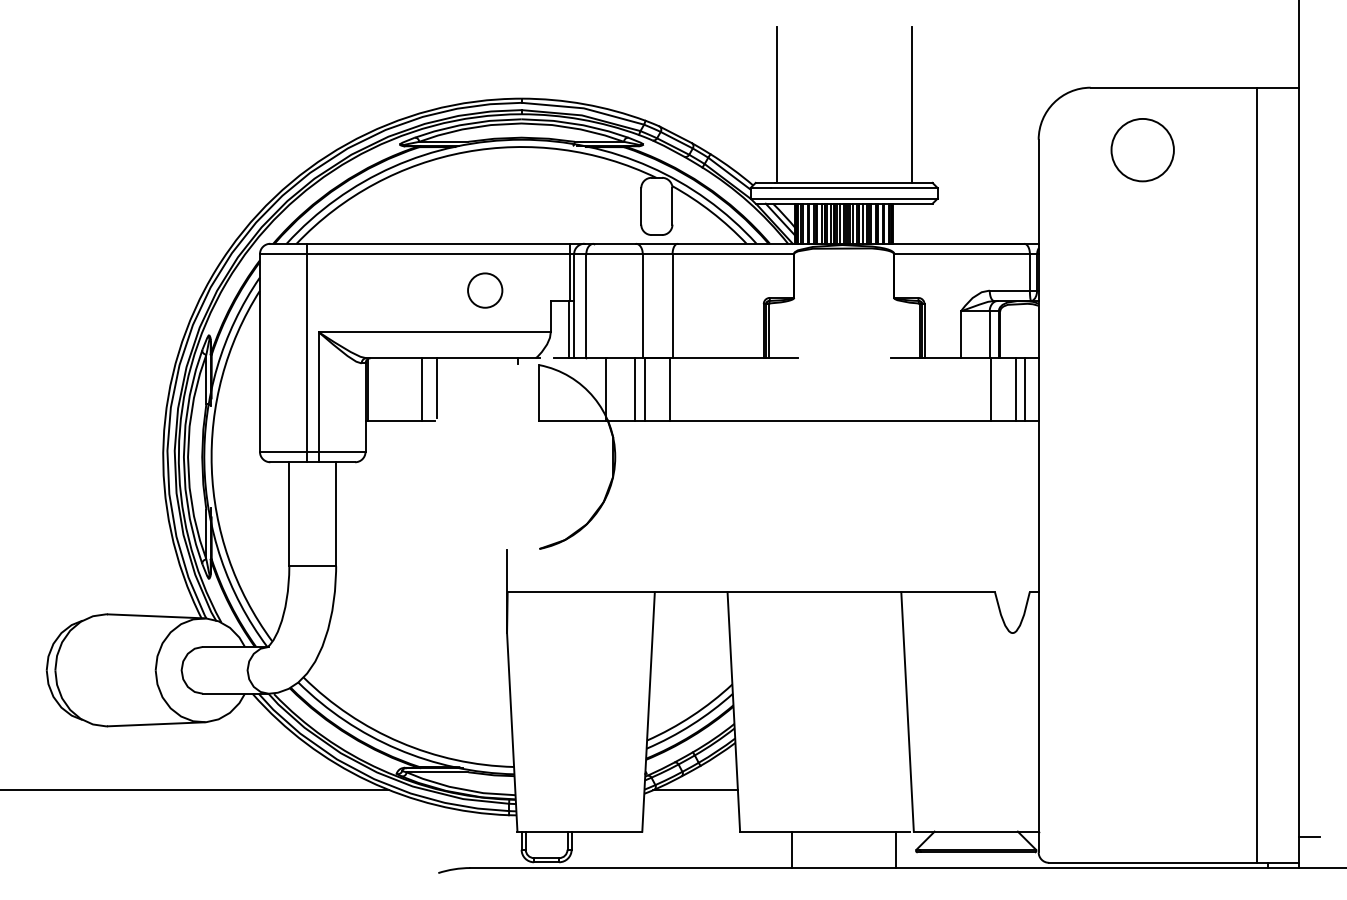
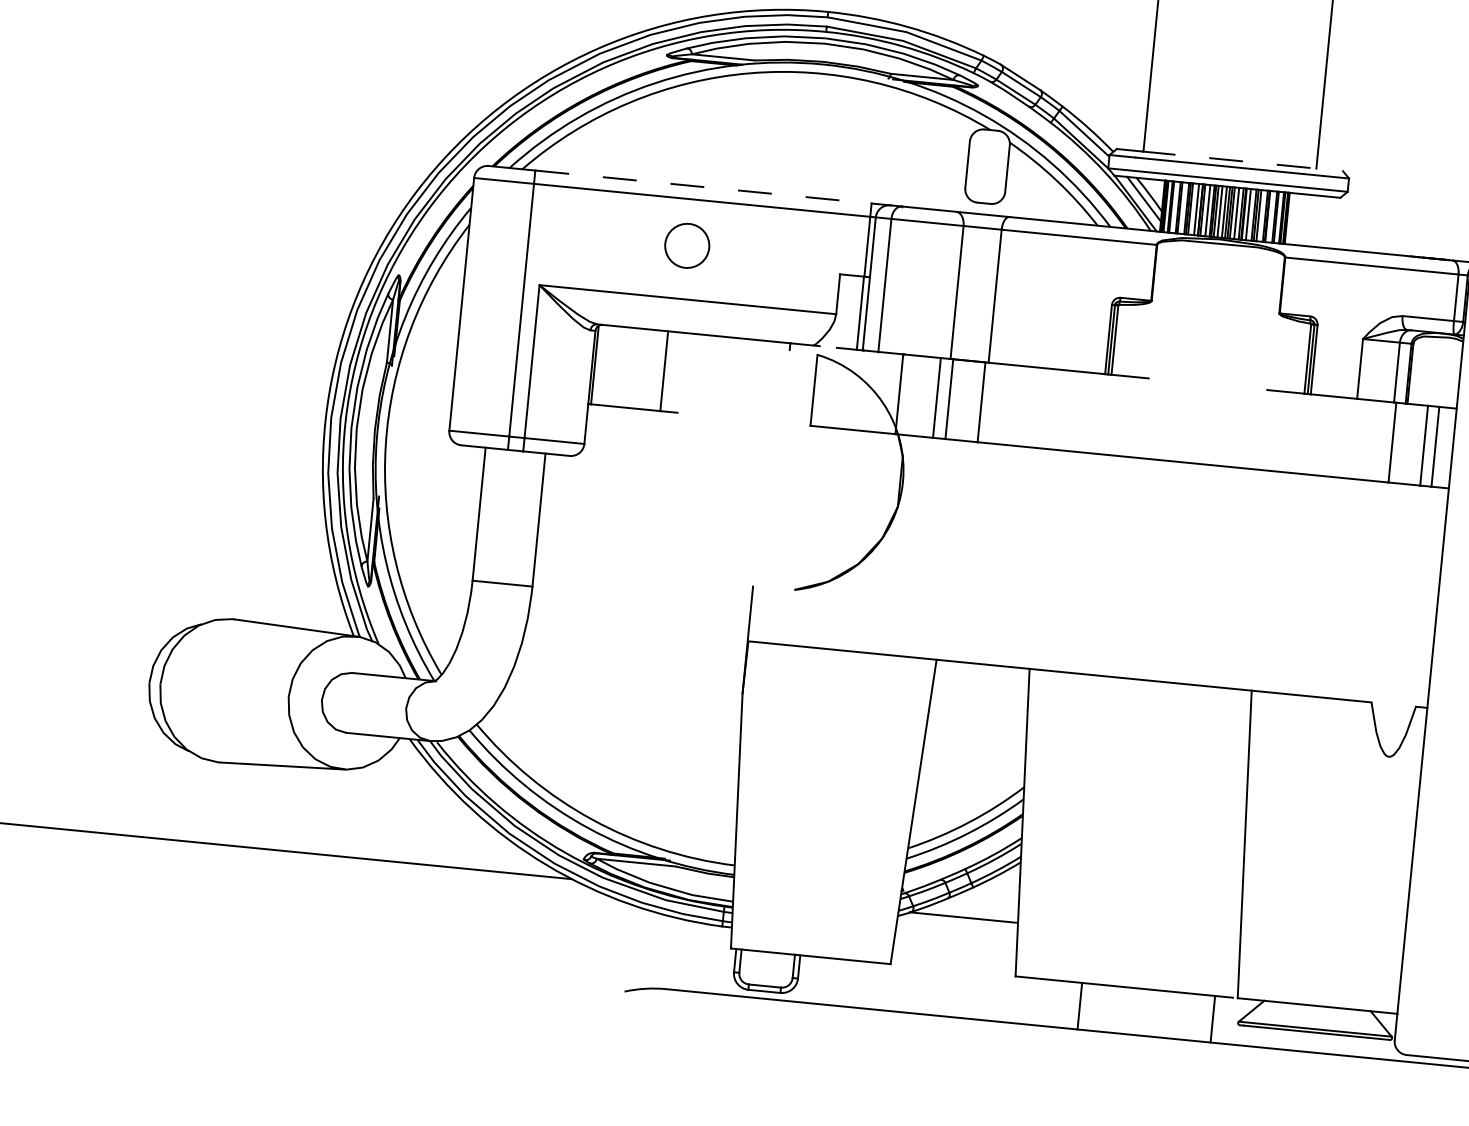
line: (853, 182) -> (1241, 160), solid -> dashed
line: (438, 243) -> (703, 186), solid -> dashed
circle: (485, 290) -> (687, 245), moved
line: (436, 387) -> (683, 370), removed

